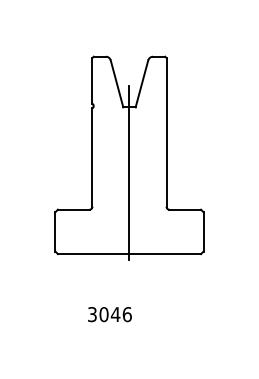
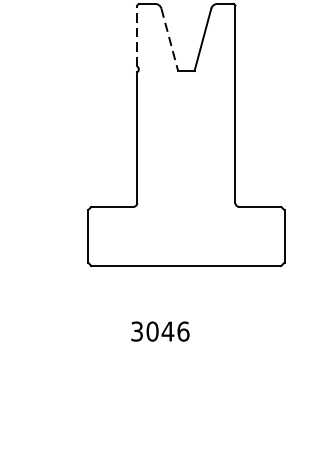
line: (92, 80) -> (137, 35), solid -> dashed
line: (117, 84) -> (170, 40), solid -> dashed
line: (129, 172) -> (186, 157), removed
text: (109, 314) -> (159, 331), moved

